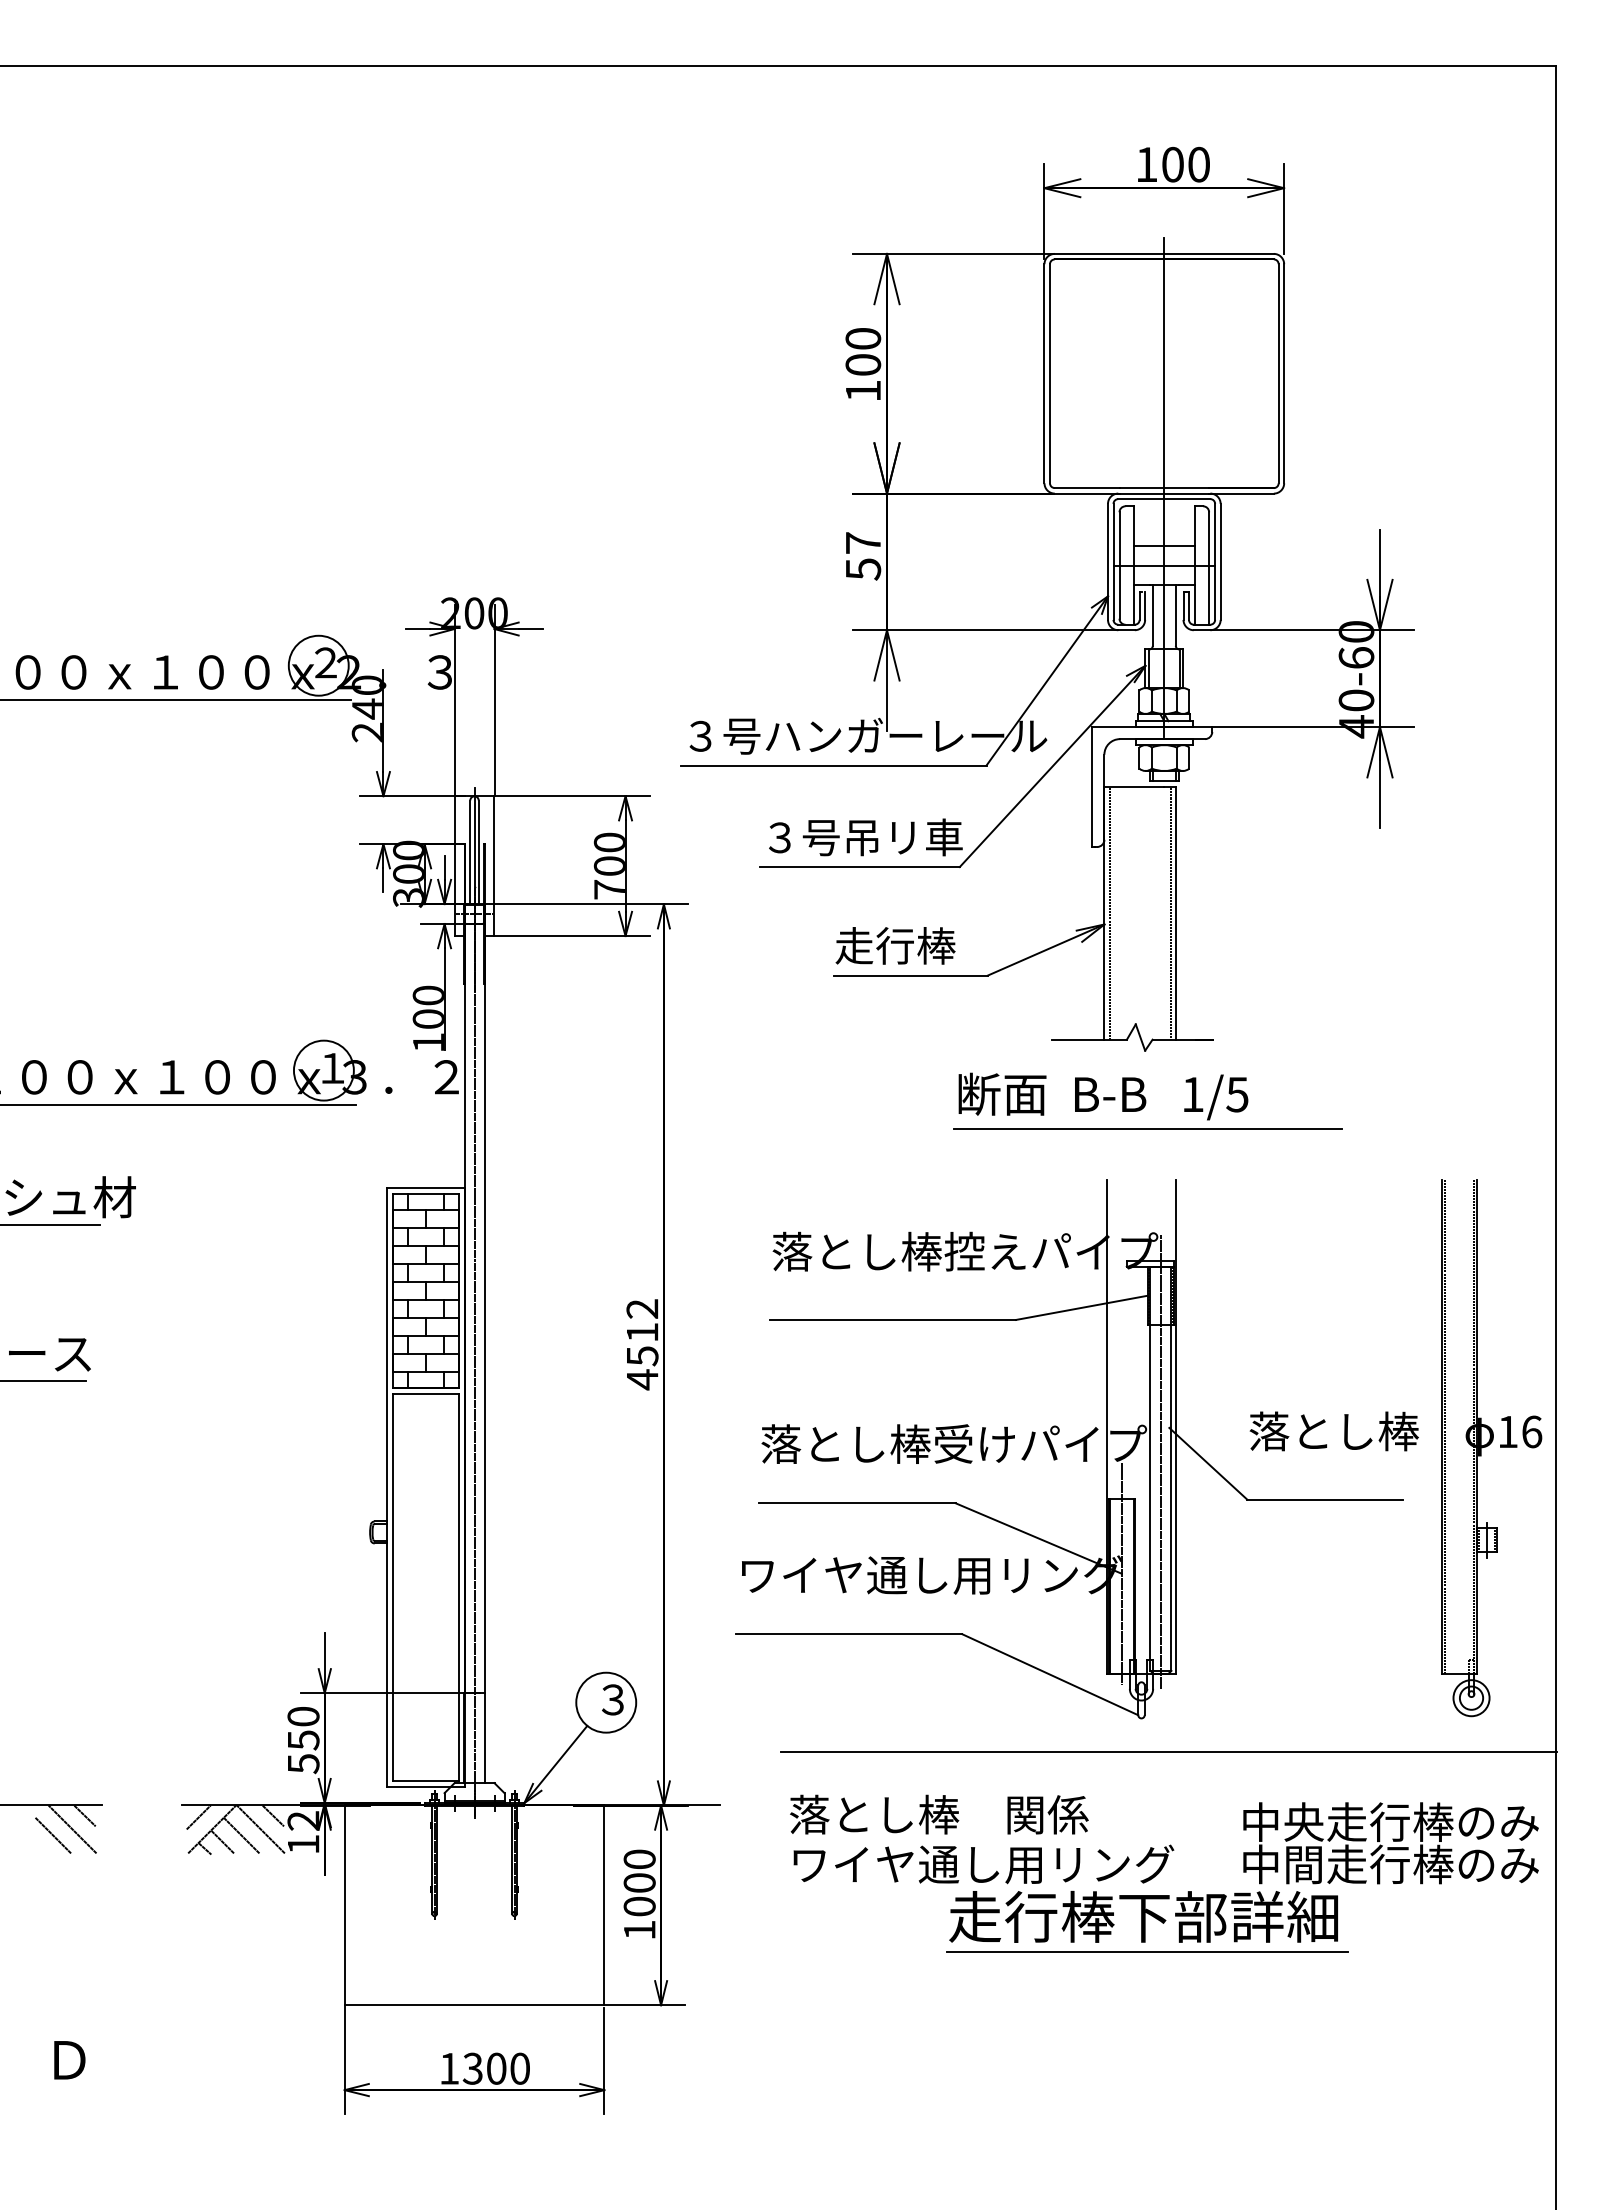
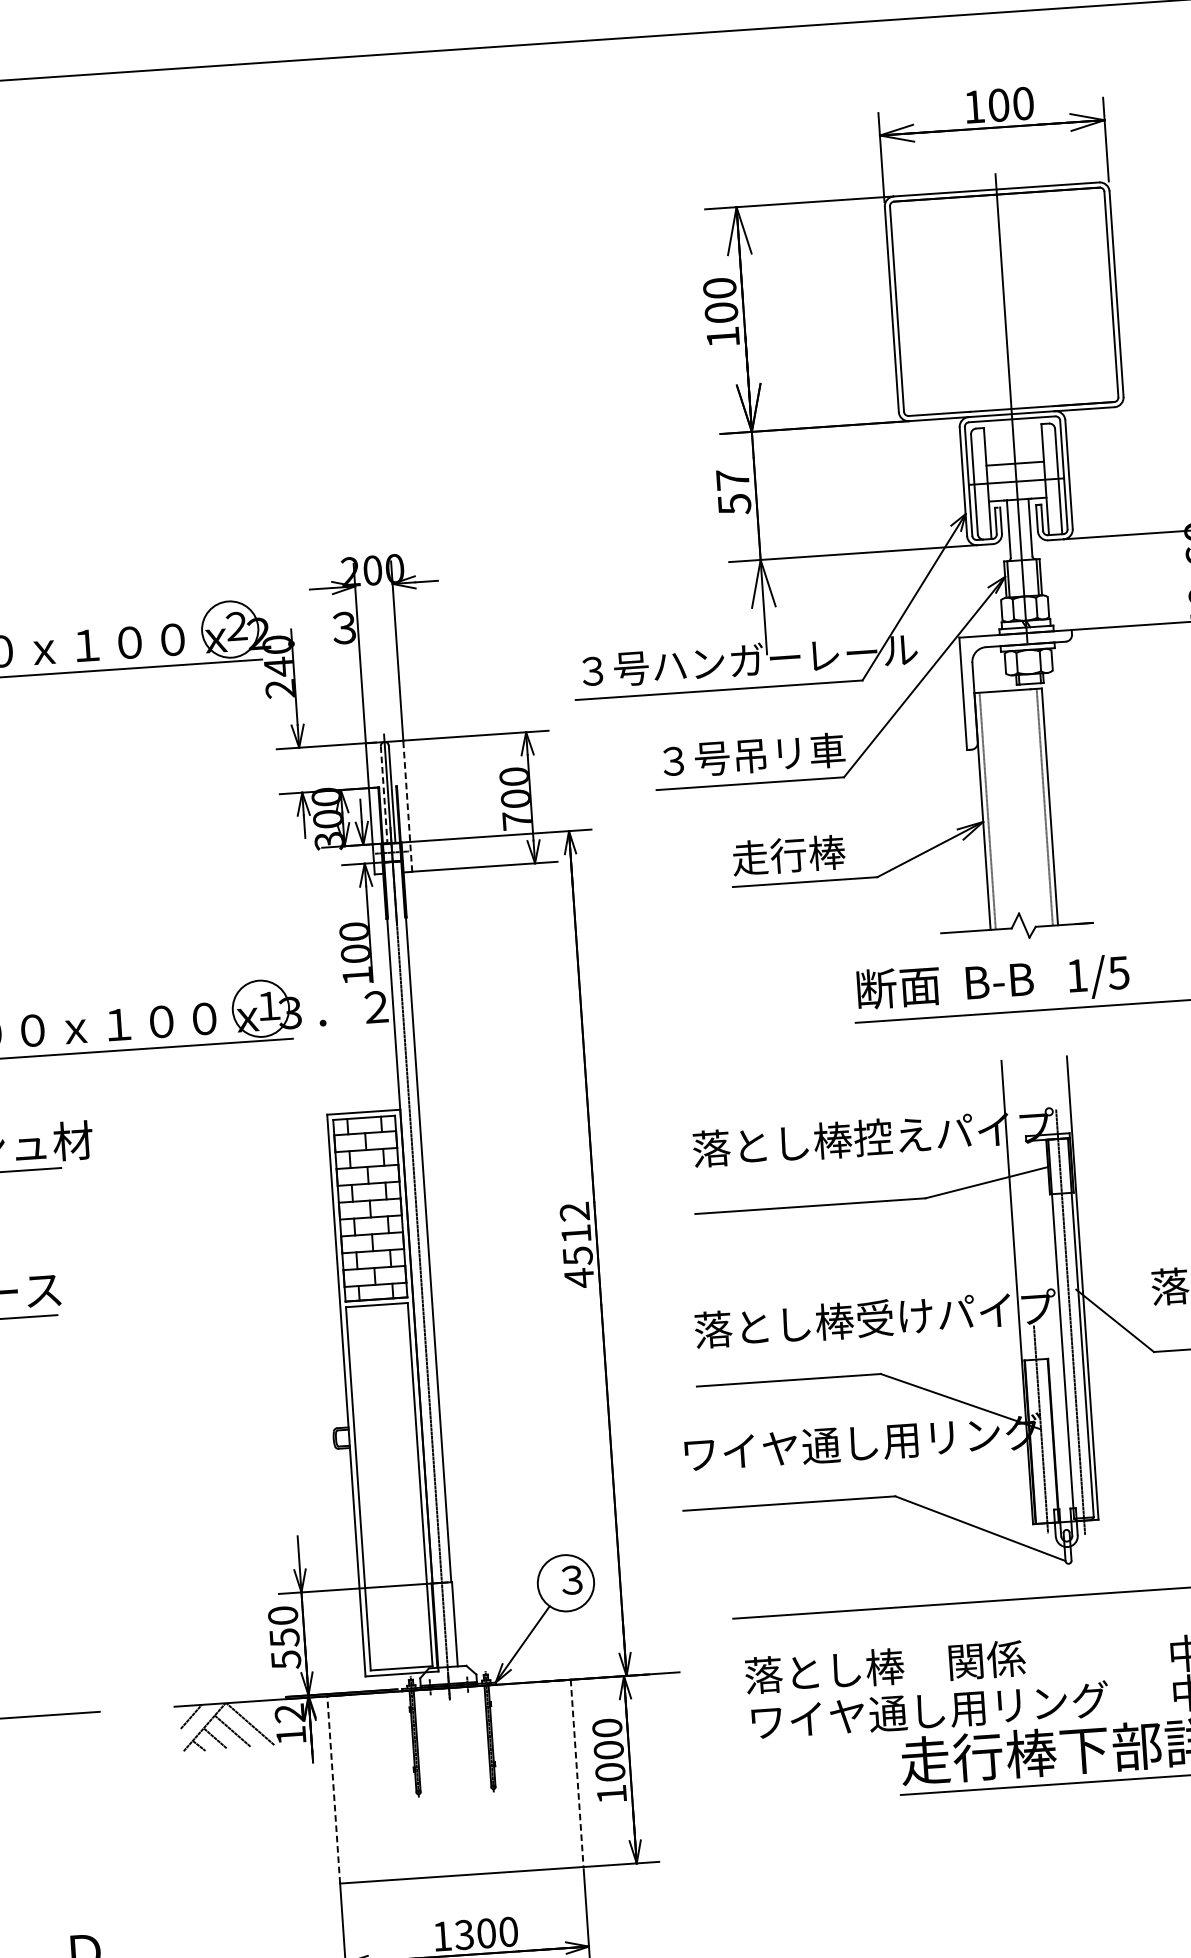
line: (470, 852) -> (384, 794), solid -> dashed
line: (494, 866) -> (407, 806), solid -> dashed
line: (84, 1815) -> (84, 1722), removed
line: (273, 1815) -> (261, 1710), removed
line: (72, 1829) -> (73, 1736), removed
line: (53, 1835) -> (56, 1743), removed
line: (344, 1905) -> (333, 1790), solid -> dashed
line: (604, 1905) -> (577, 1773), solid -> dashed

